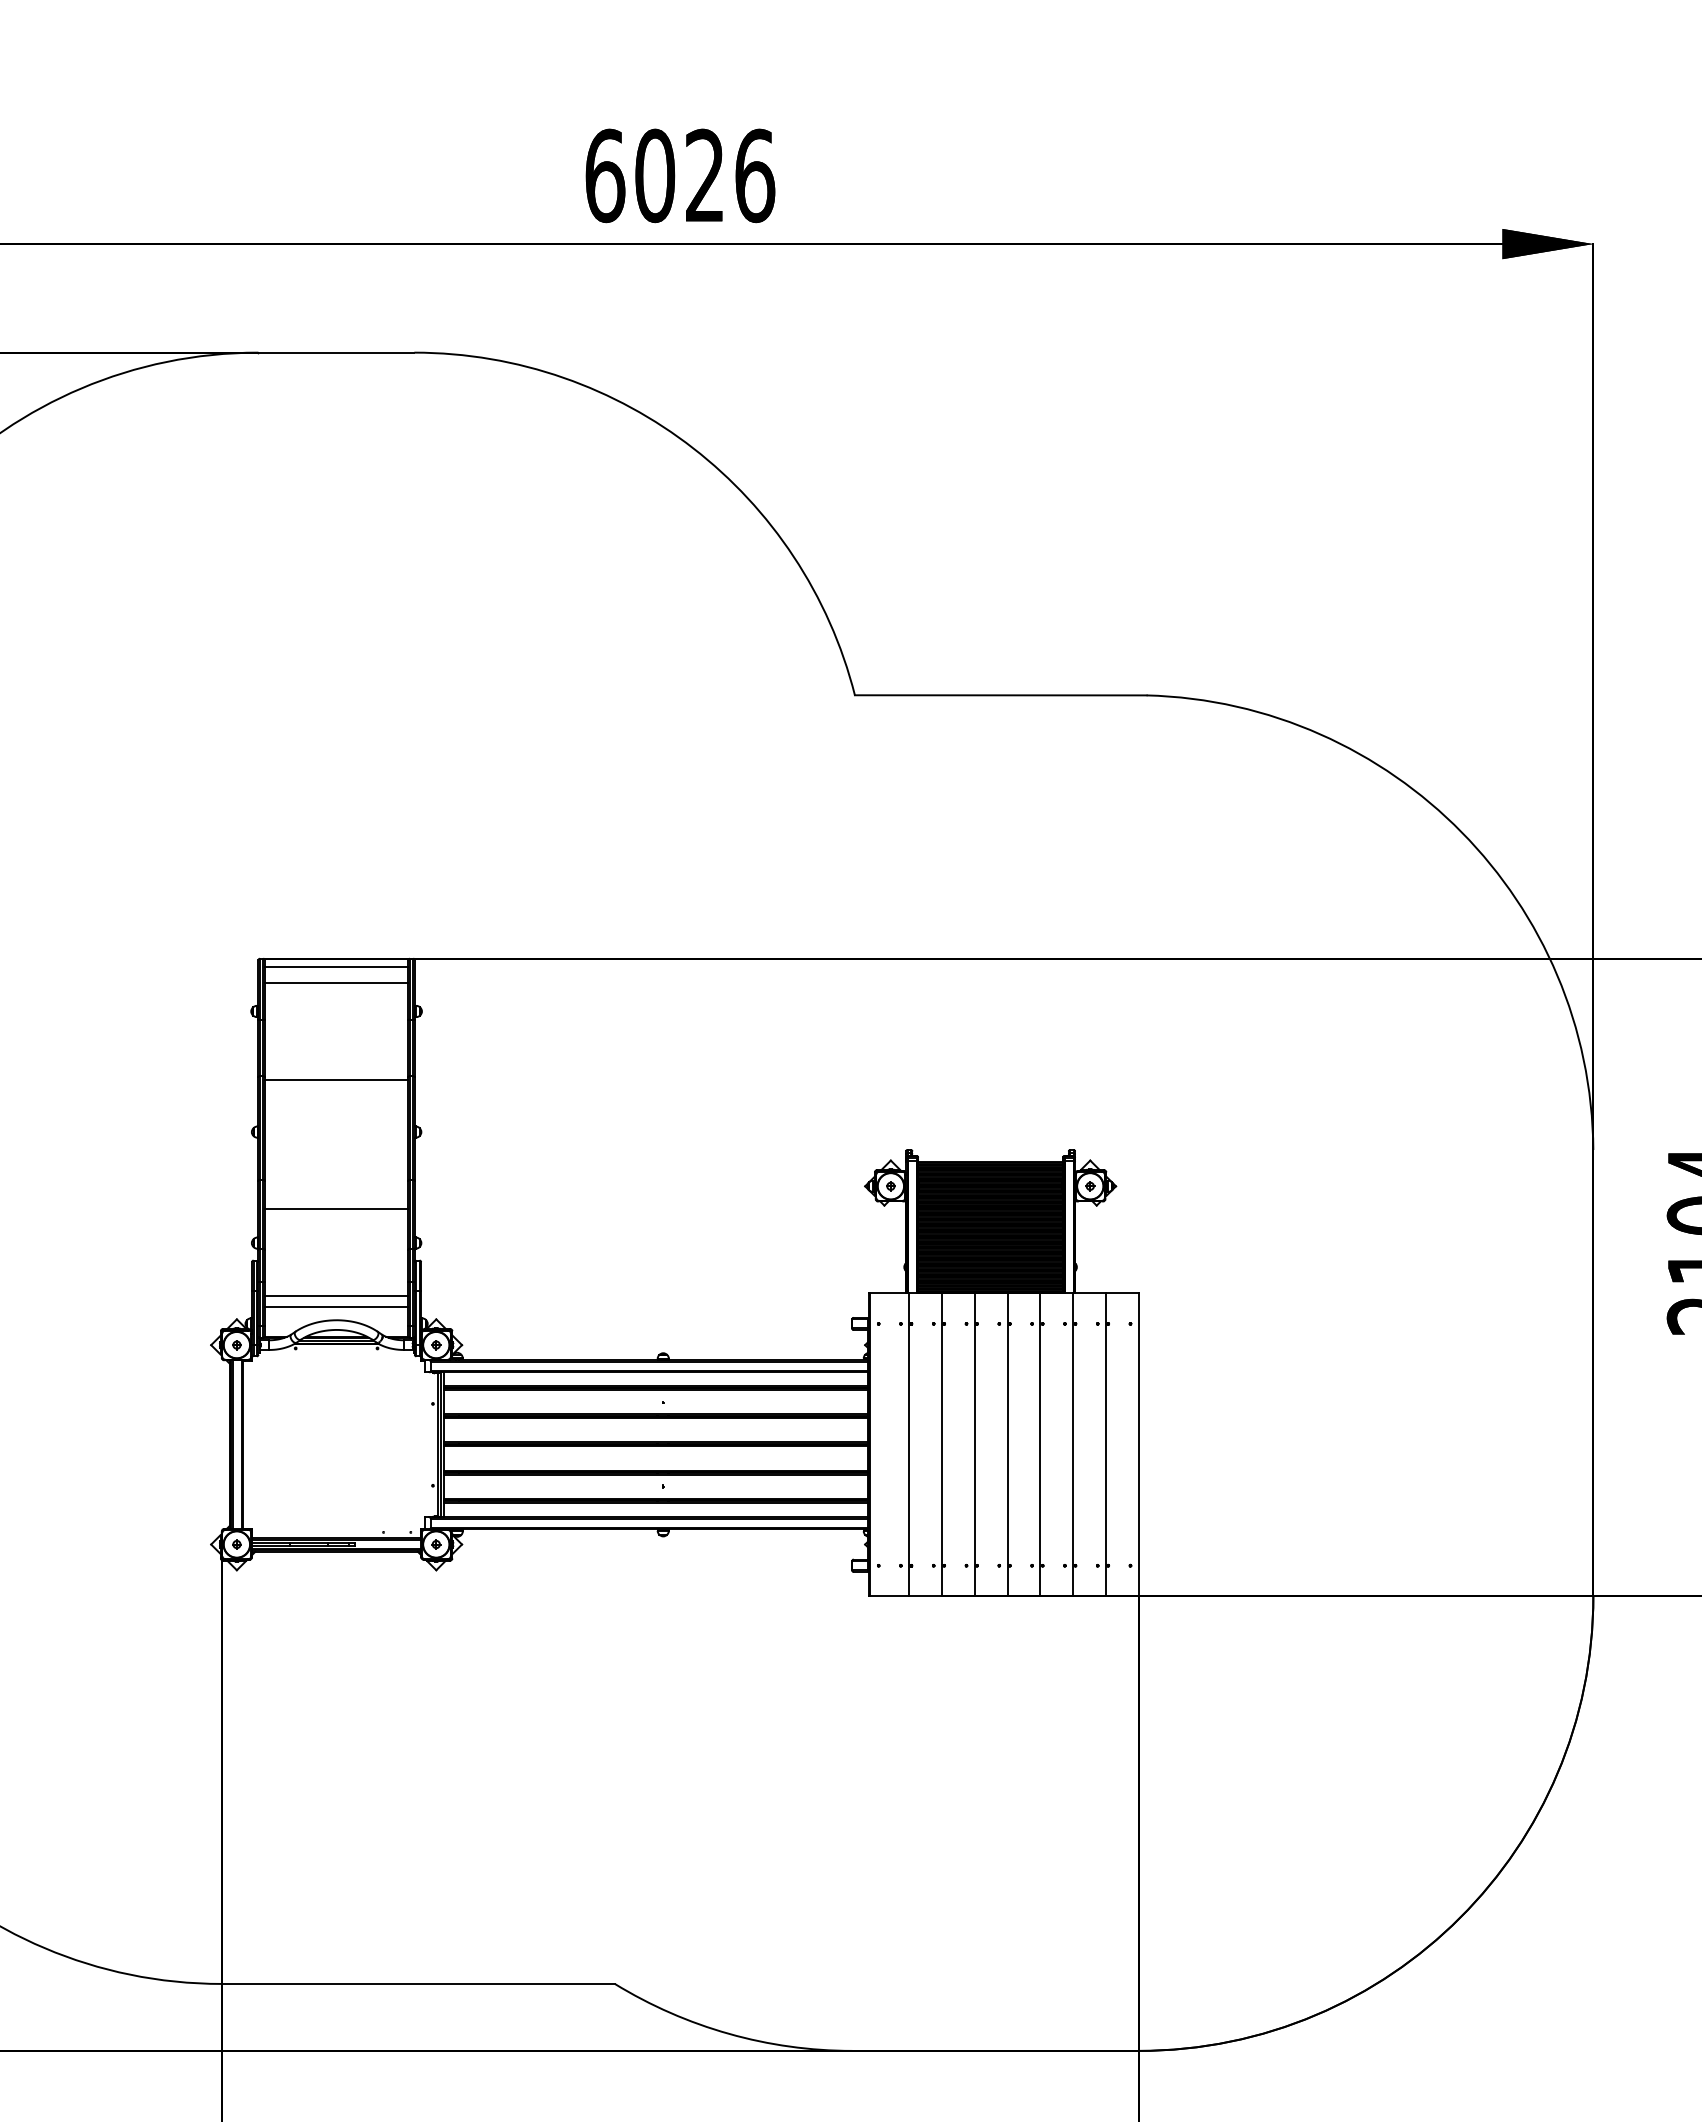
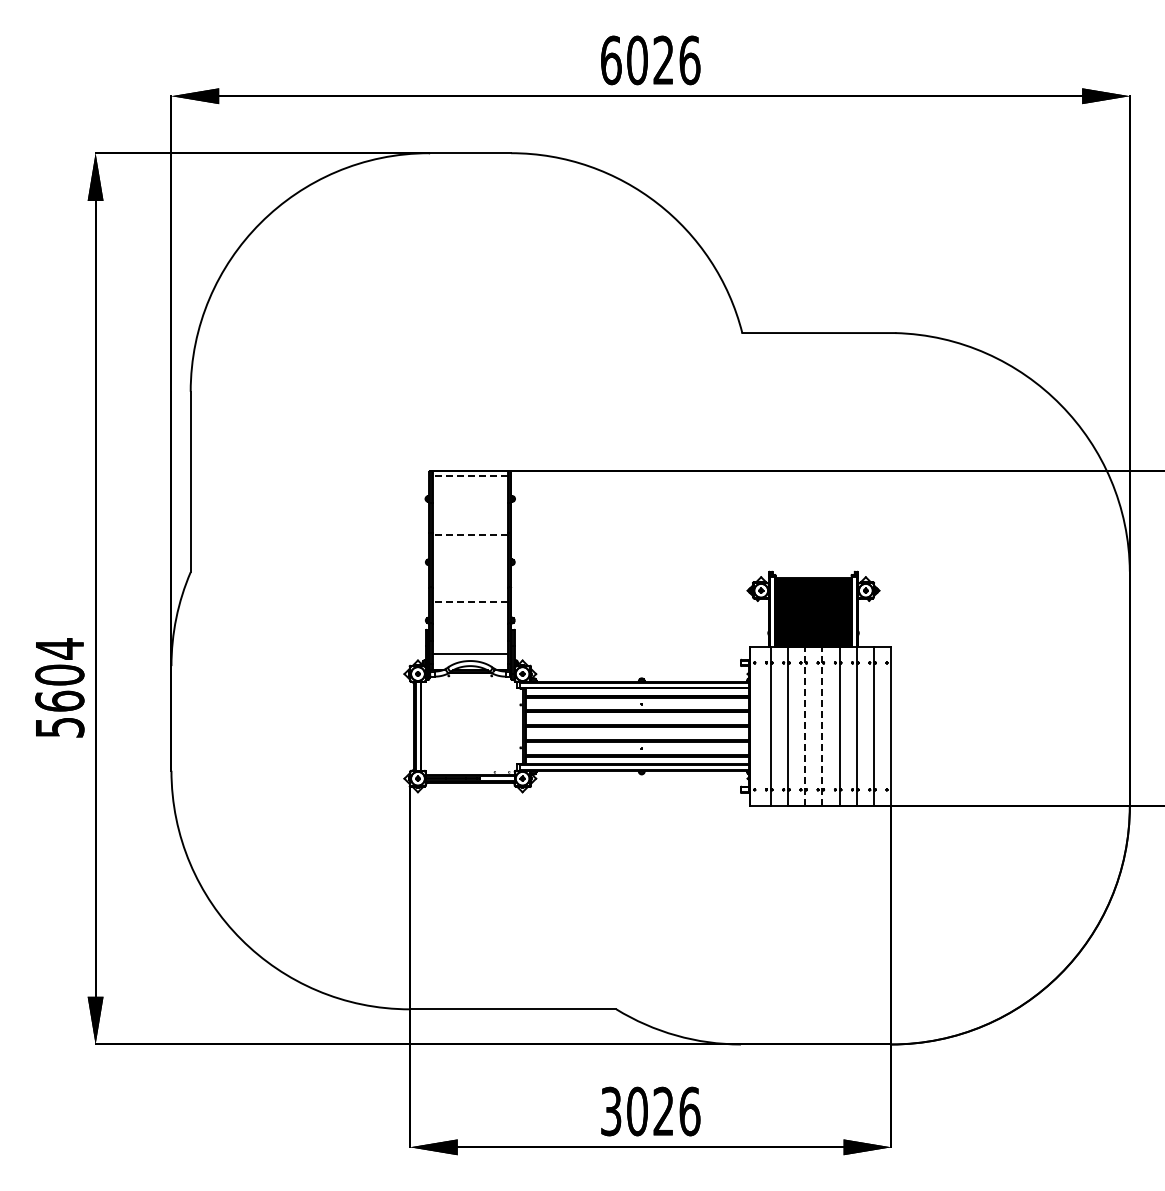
line: (336, 966) -> (470, 475), solid -> dashed
line: (336, 983) -> (470, 484), removed
line: (336, 1079) -> (470, 534), solid -> dashed
line: (336, 1208) -> (470, 602), solid -> dashed
line: (336, 1296) -> (470, 648), removed
line: (975, 1445) -> (805, 726), solid -> dashed
line: (1007, 1445) -> (822, 726), solid -> dashed

